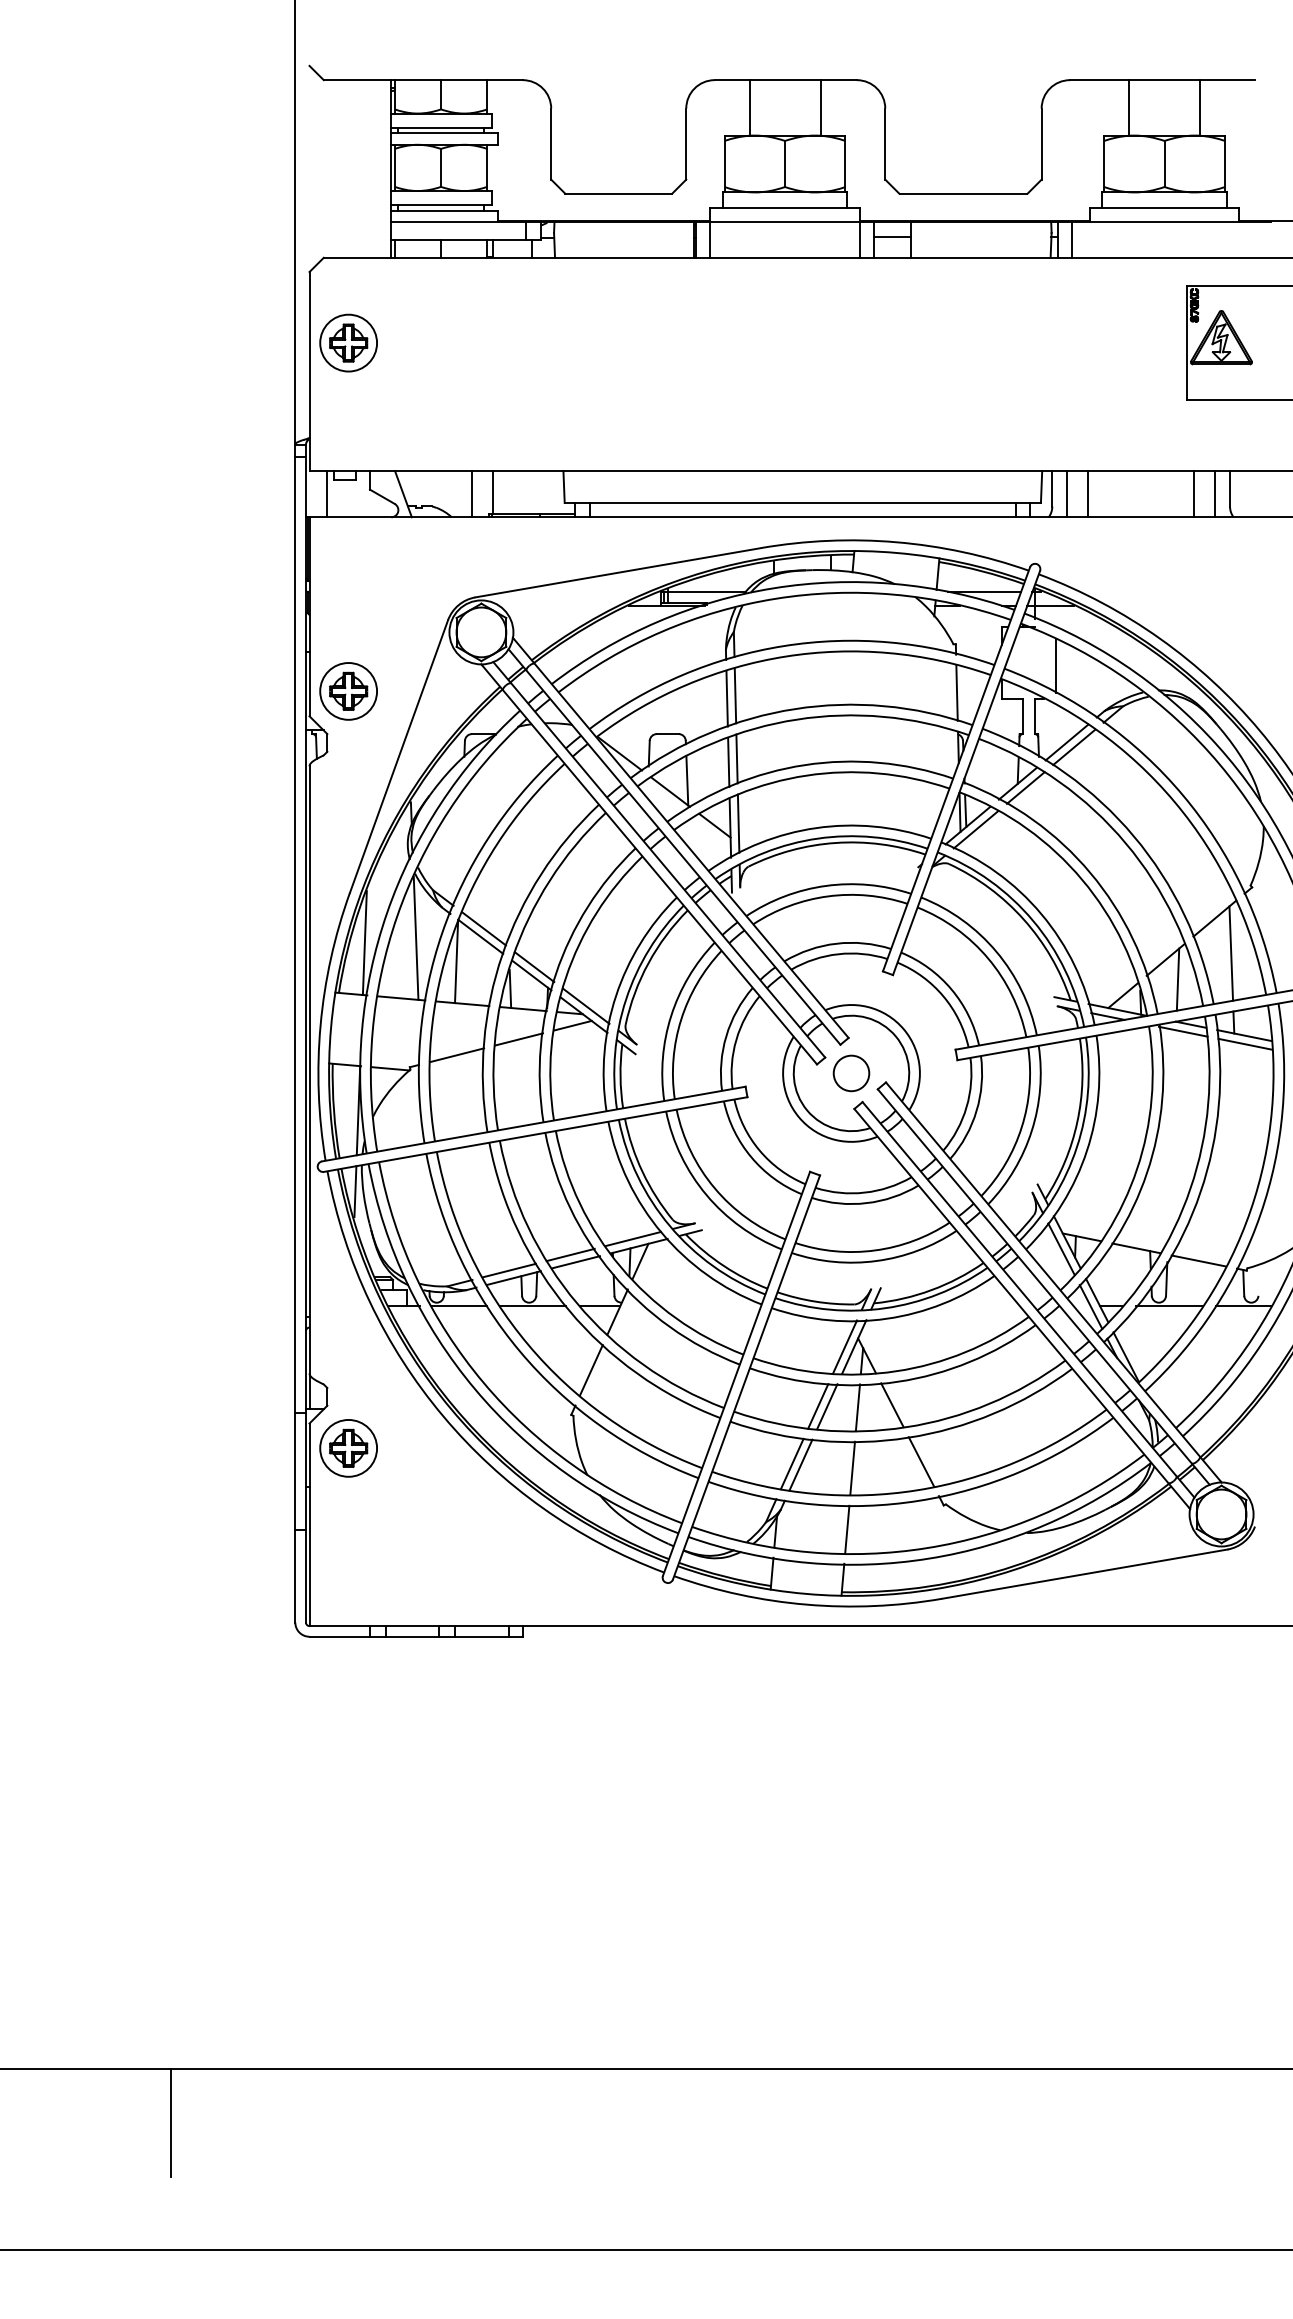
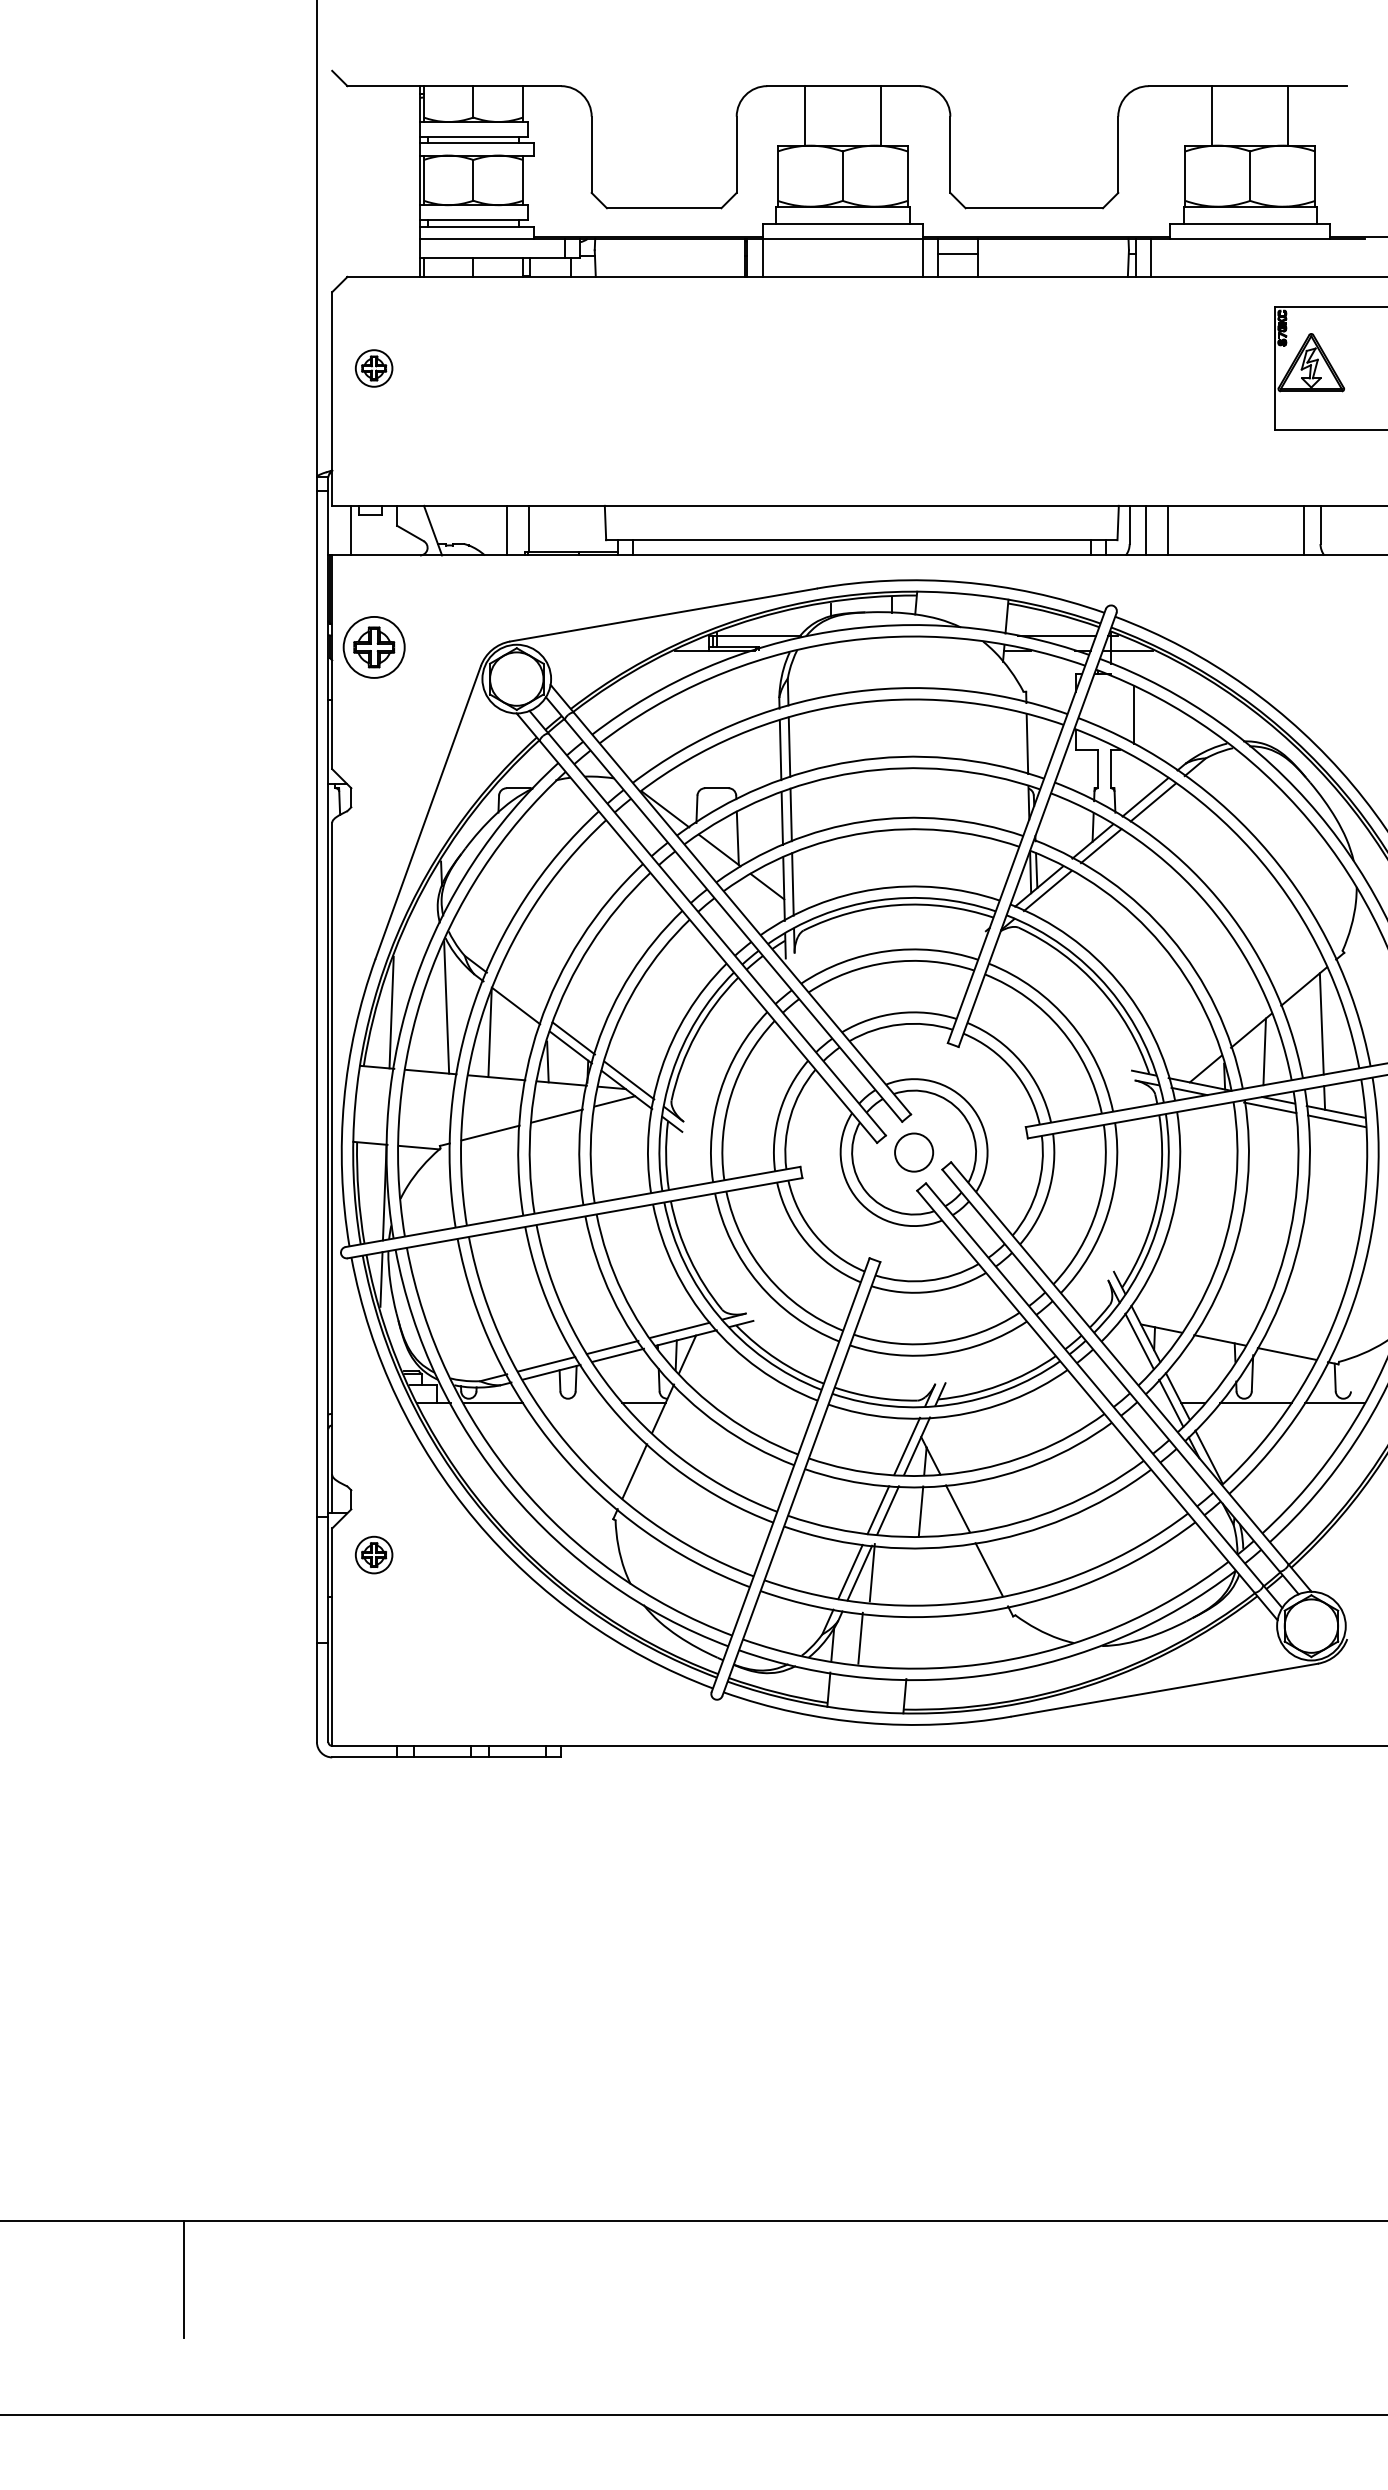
part: (347, 343) -> (373, 368), size x0.6
line: (1194, 494) -> (1282, 530), removed
part: (347, 691) -> (373, 647), moved
line: (483, 928) -> (519, 997), removed
line: (533, 1306) -> (572, 1402), removed
part: (347, 1447) -> (373, 1554), size x0.6
line: (851, 1468) -> (871, 1572), moved
line: (847, 1528) -> (860, 1637), moved

